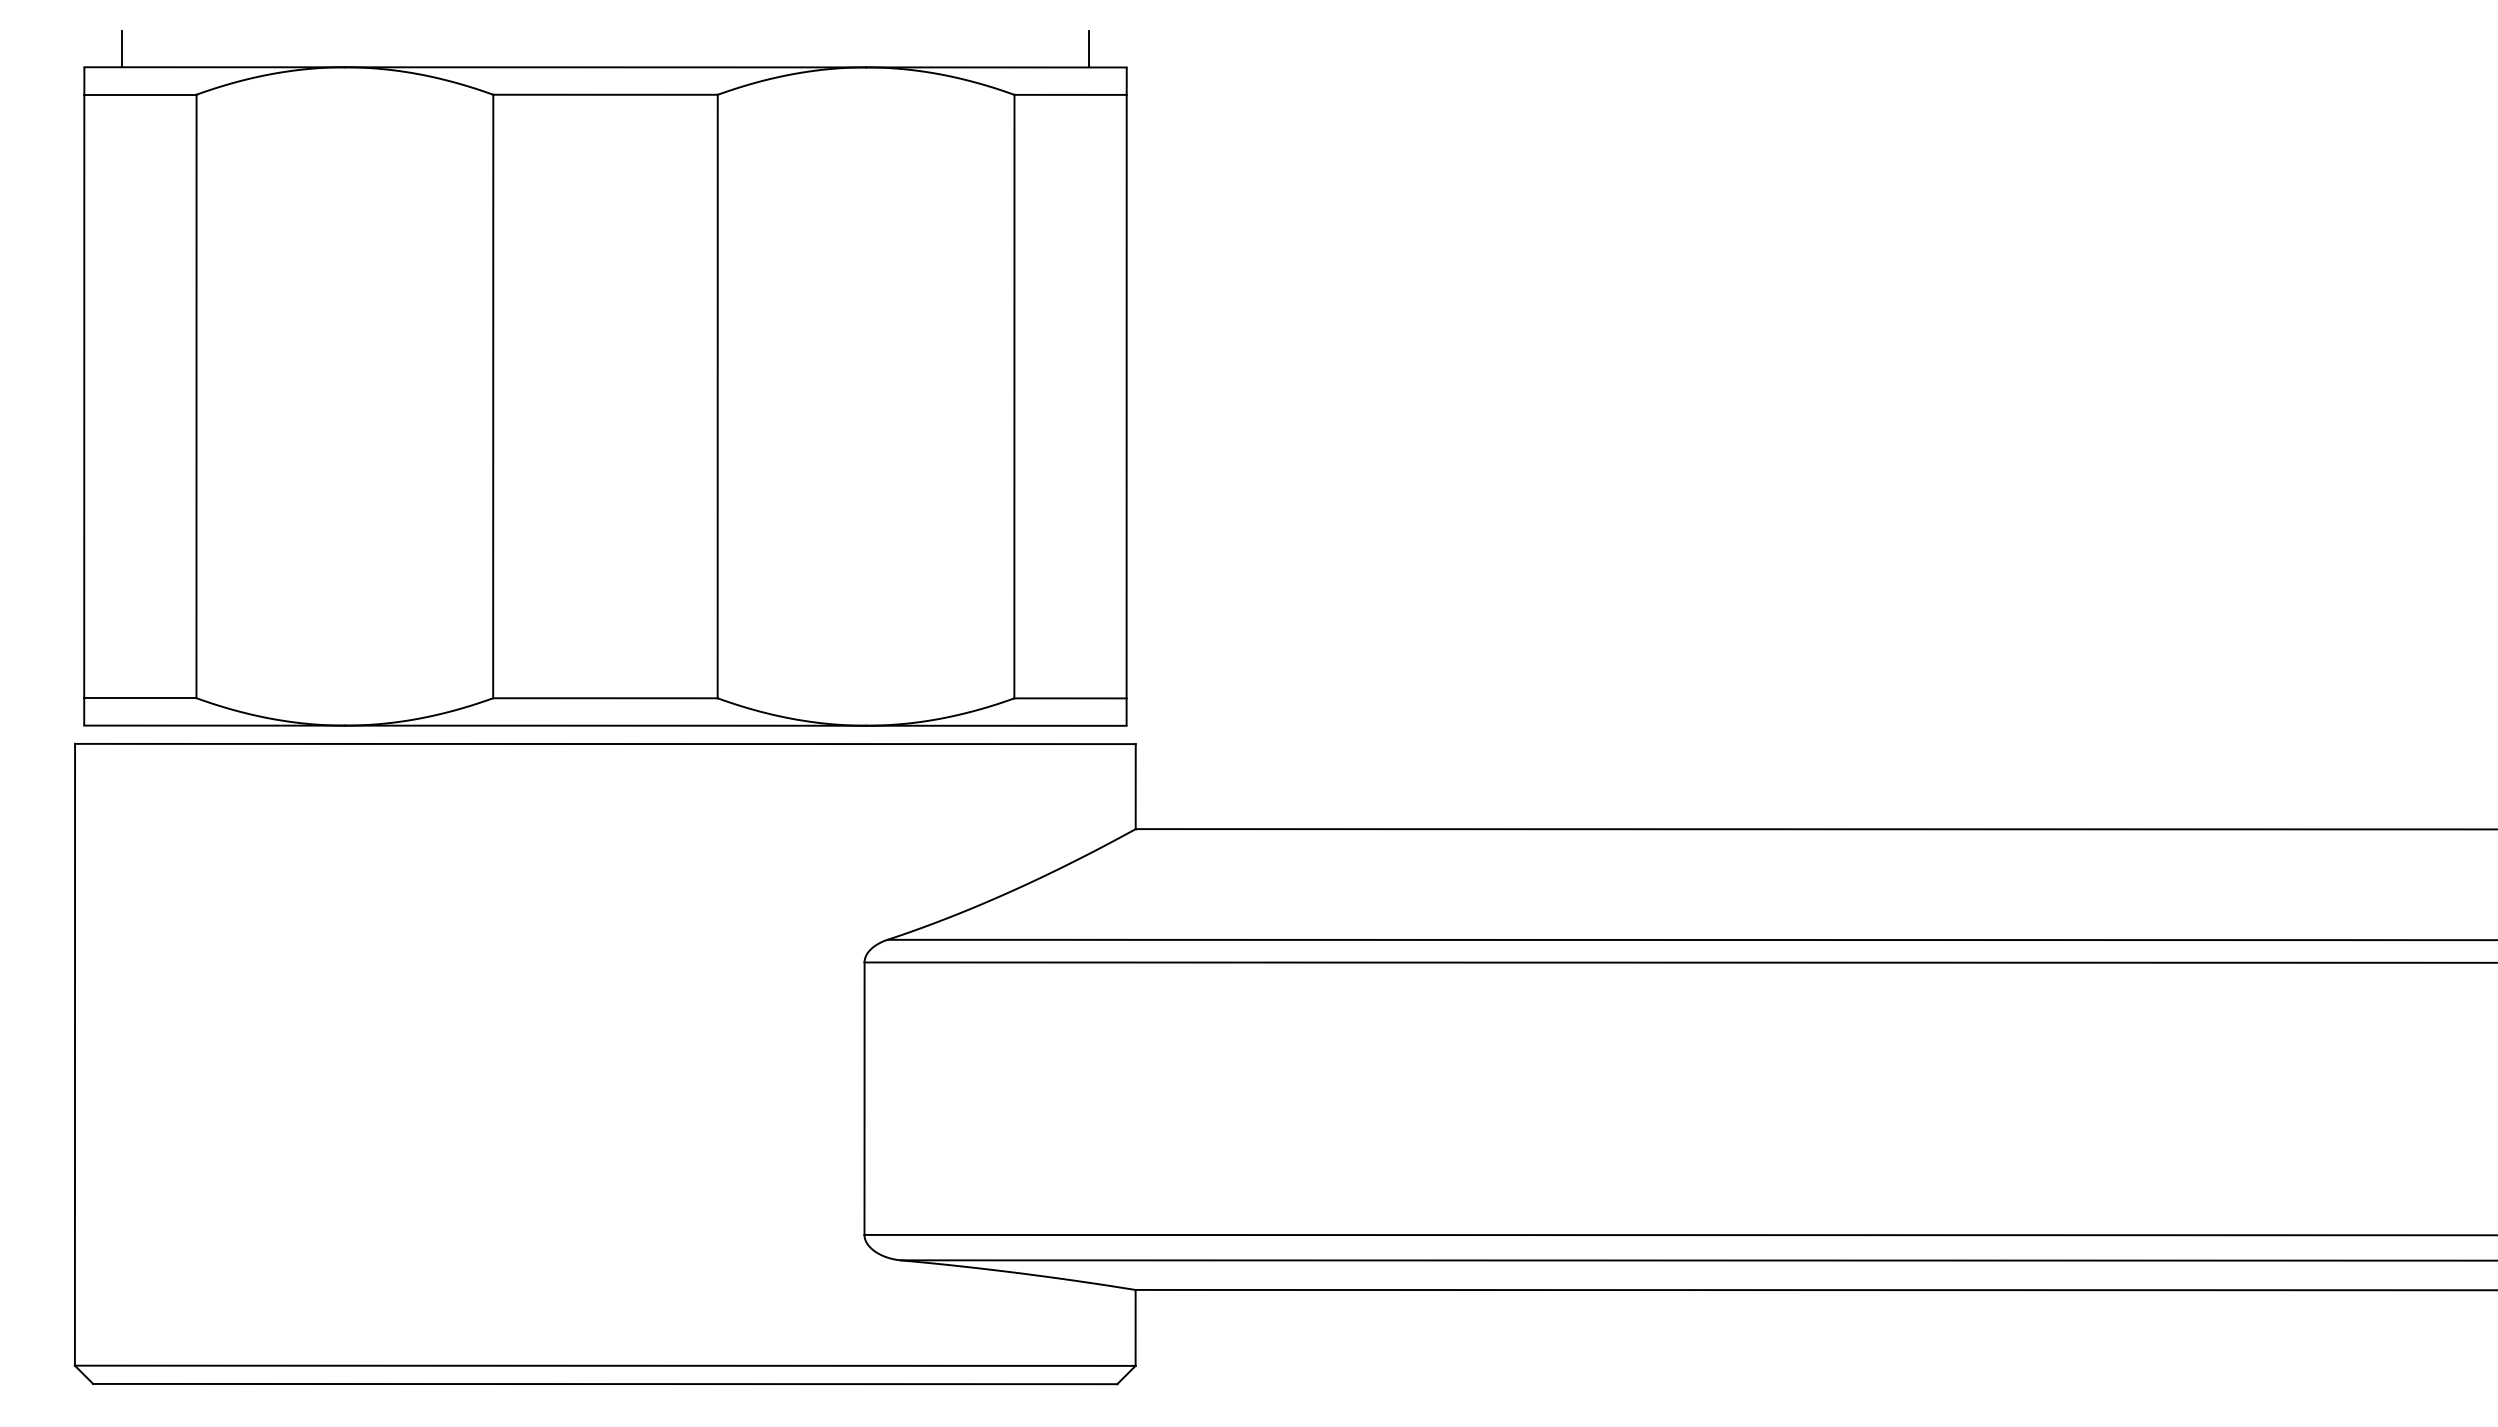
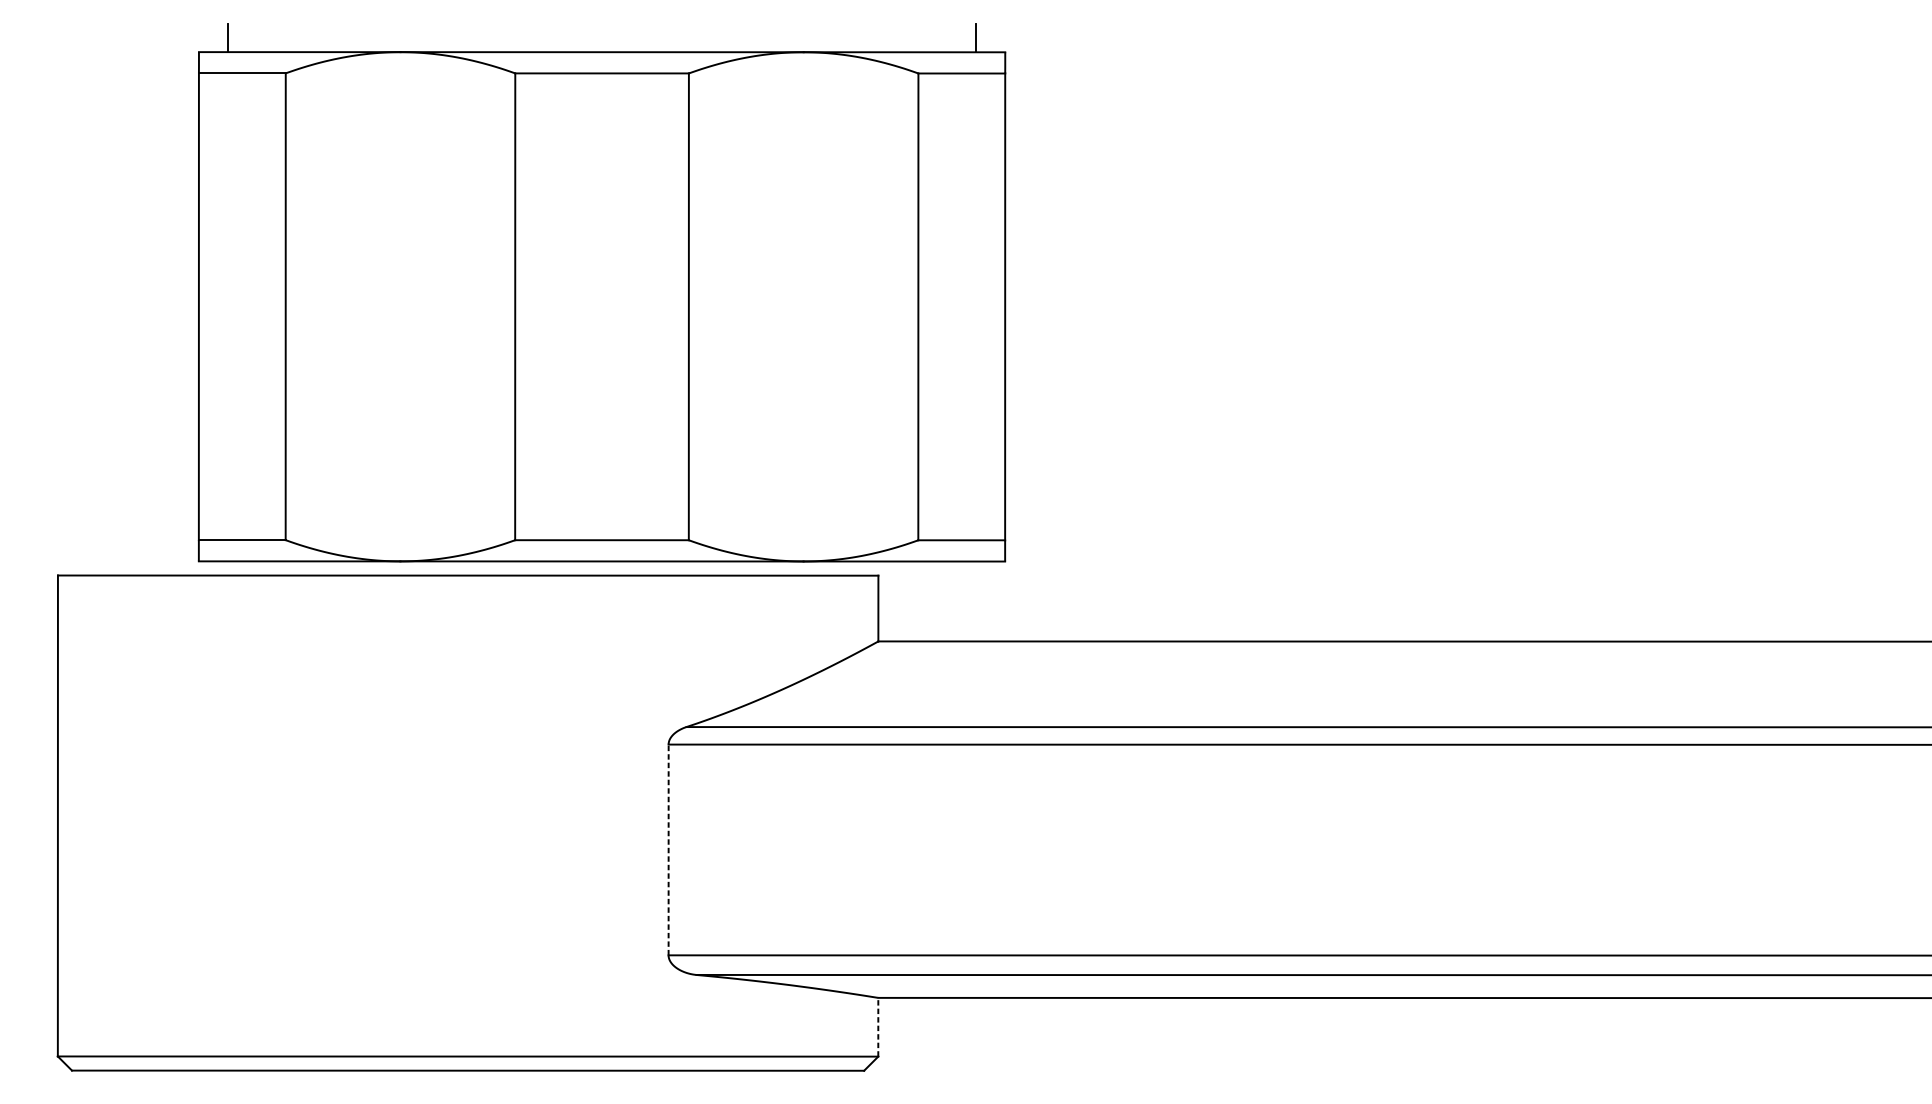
part: (605, 378) -> (602, 292), moved
line: (864, 1098) -> (668, 849), solid -> dashed
line: (1135, 1327) -> (878, 1026), solid -> dashed

